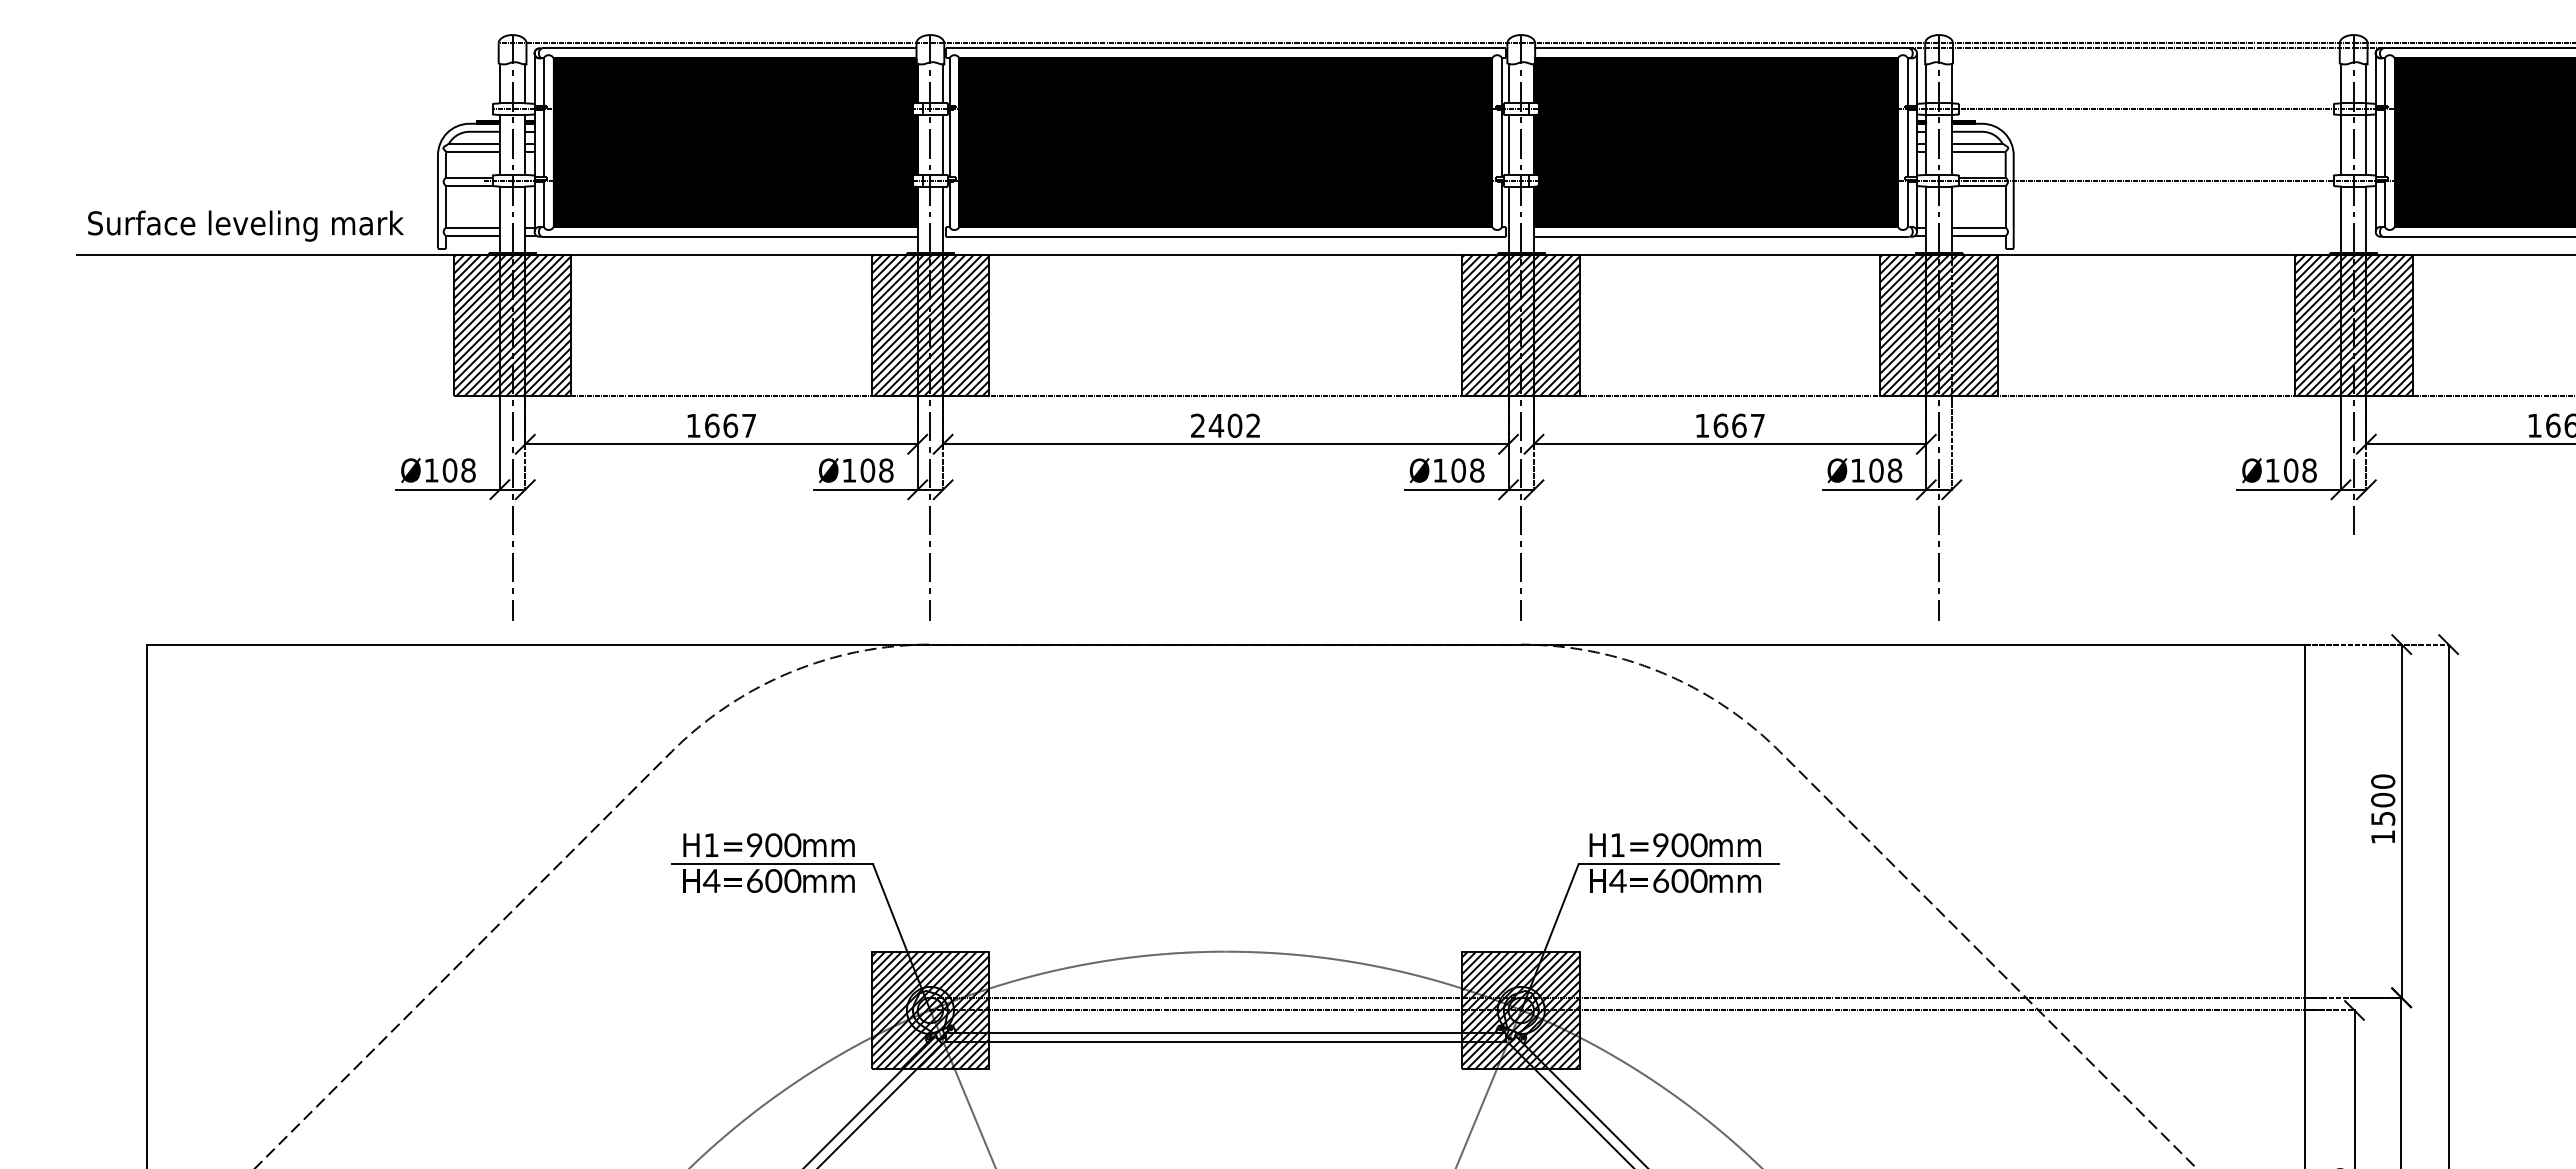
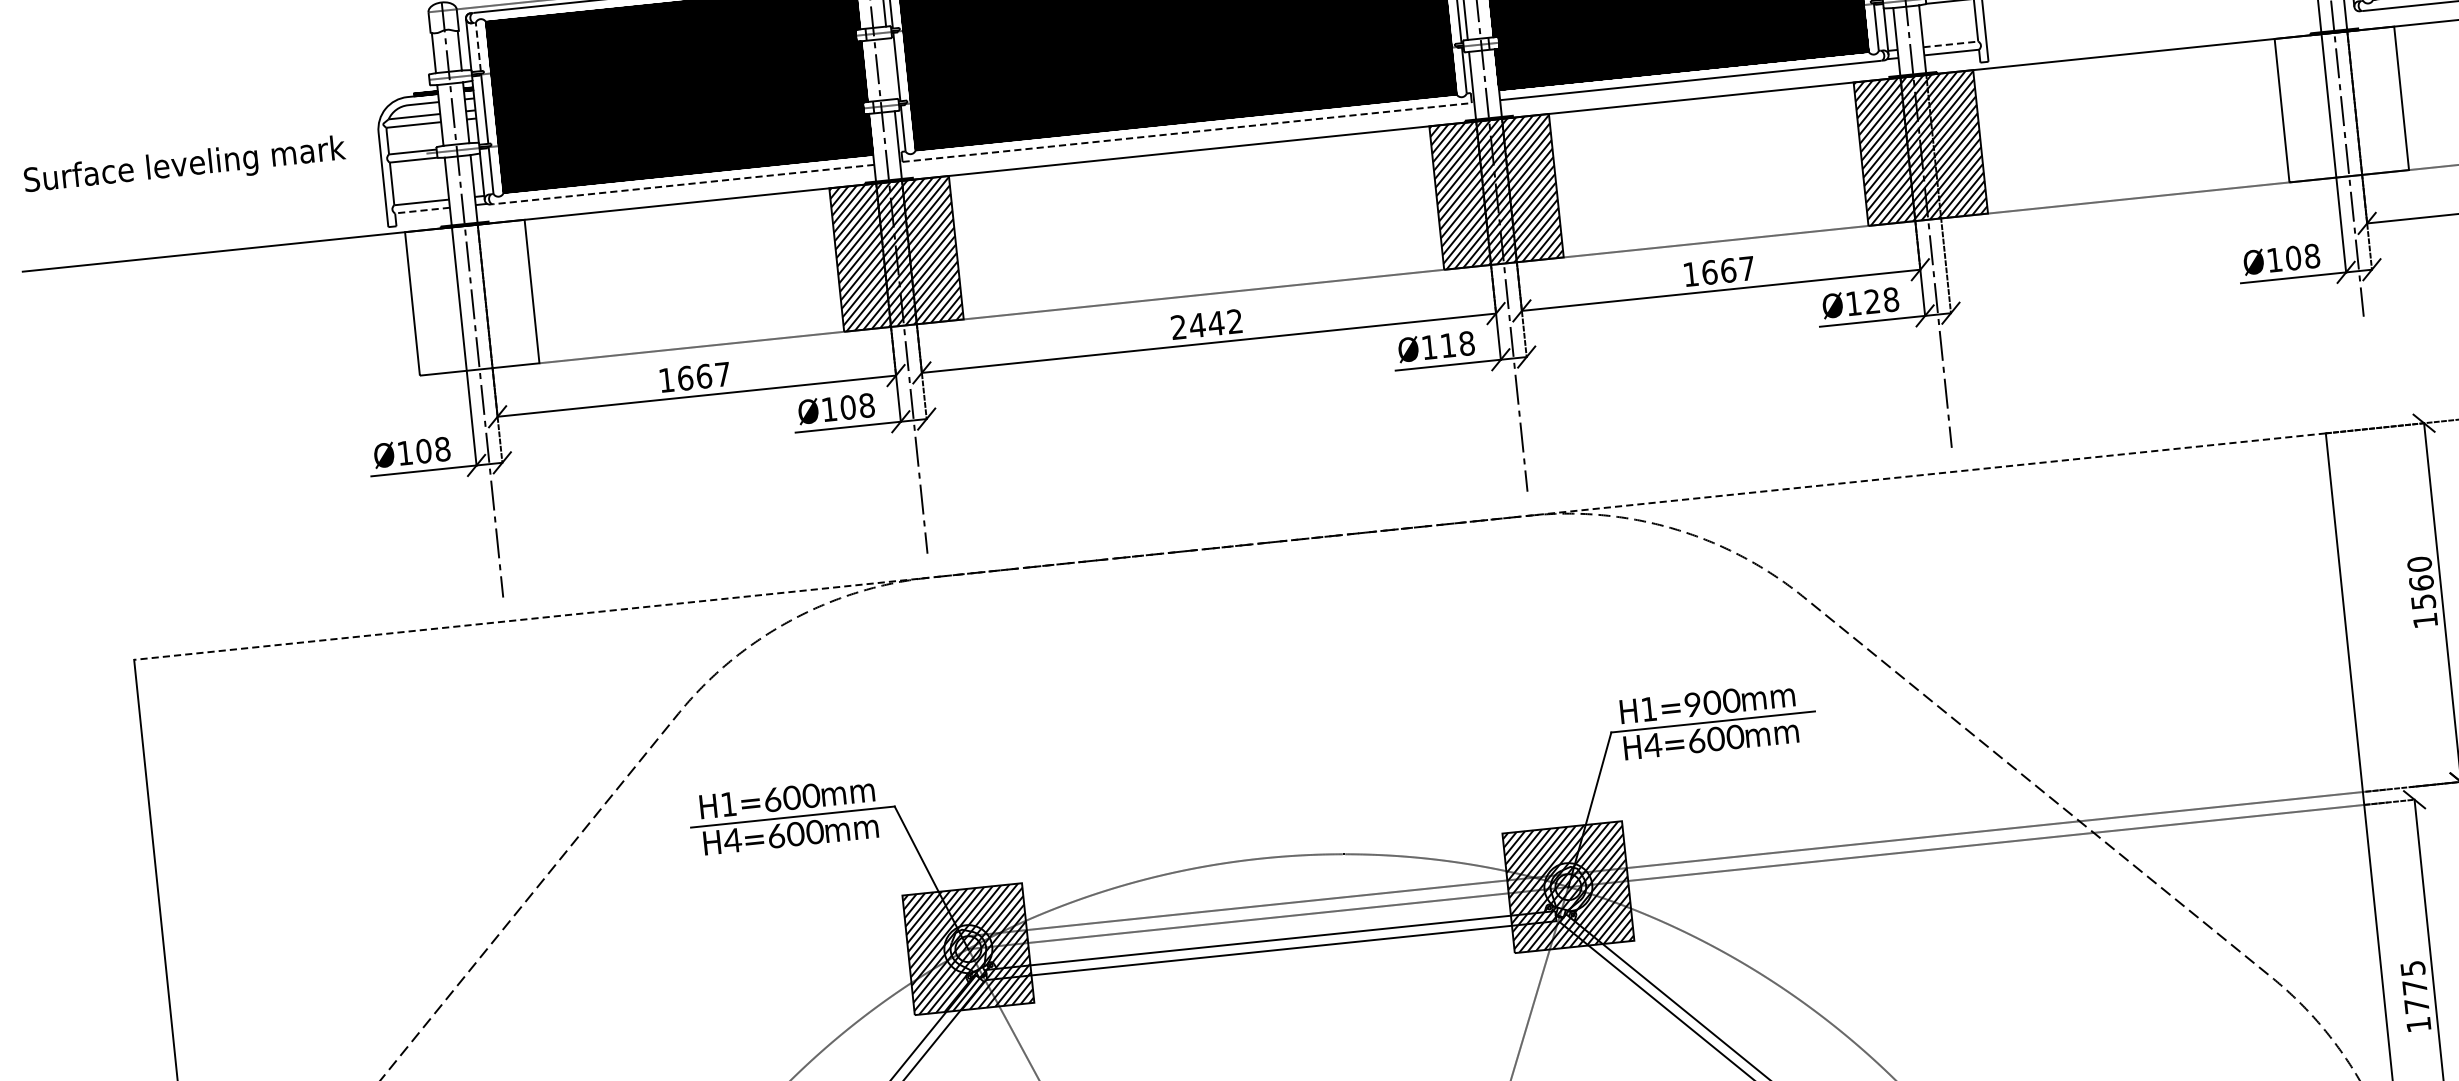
line: (543, 82) -> (478, 47), solid -> dashed
line: (943, 144) -> (890, 68), removed
text: (245, 225) -> (184, 166), moved
line: (1978, 227) -> (1950, 44), solid -> dashed
line: (472, 235) -> (422, 210), solid -> dashed
line: (730, 236) -> (684, 184), solid -> dashed
line: (1226, 236) -> (1187, 132), solid -> dashed
hatch: (512, 325) -> (472, 297), removed
hatch: (2353, 325) -> (2341, 104), removed
text: (1234, 425) -> (1215, 323), 2402 -> 2442
text: (1458, 470) -> (1448, 345), Ø108 -> Ø118
text: (1876, 470) -> (1872, 301), Ø108 -> Ø128
line: (1225, 644) -> (1229, 546), solid -> dashed
text: (2383, 799) -> (2421, 582), 1500 -> 1560
text: (754, 845) -> (772, 800), 900 -> 600

